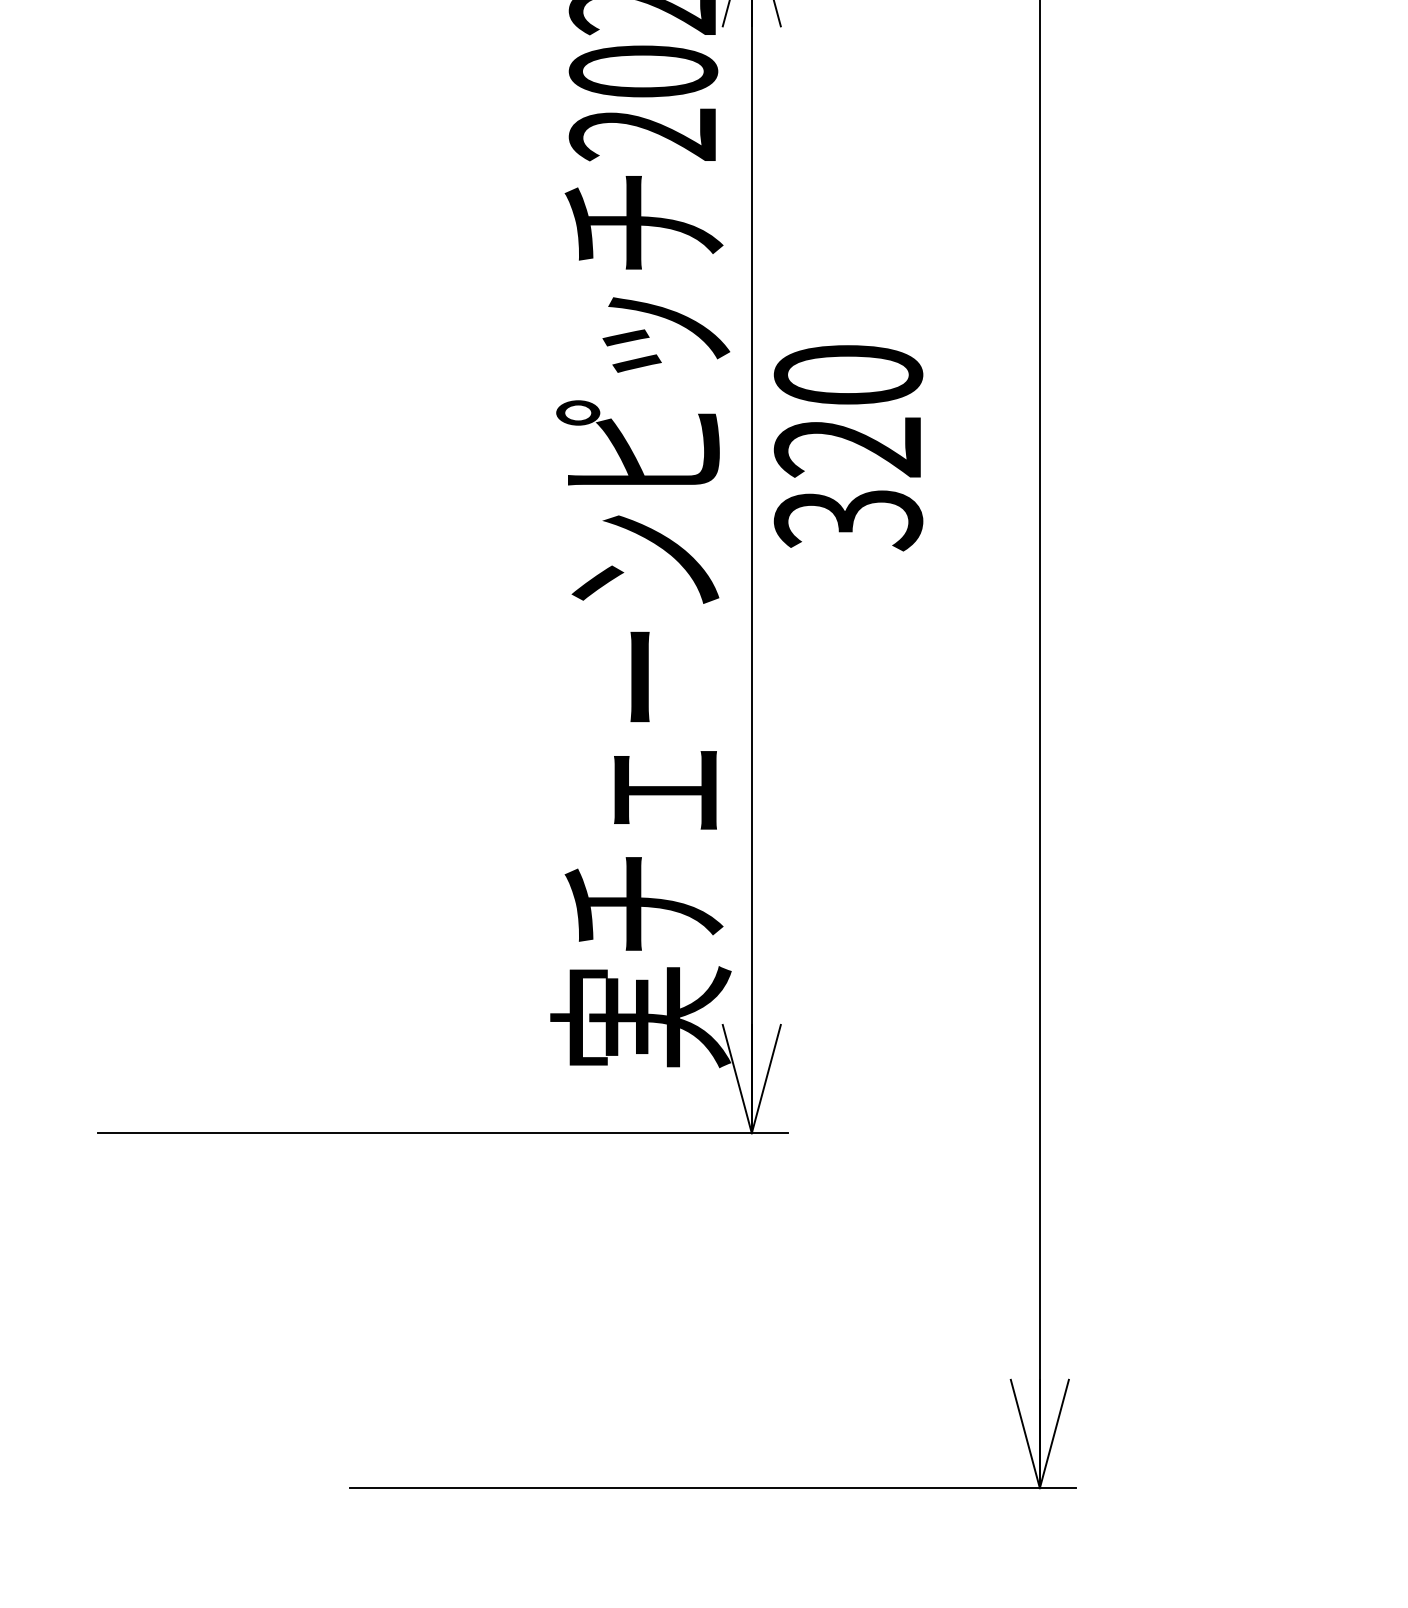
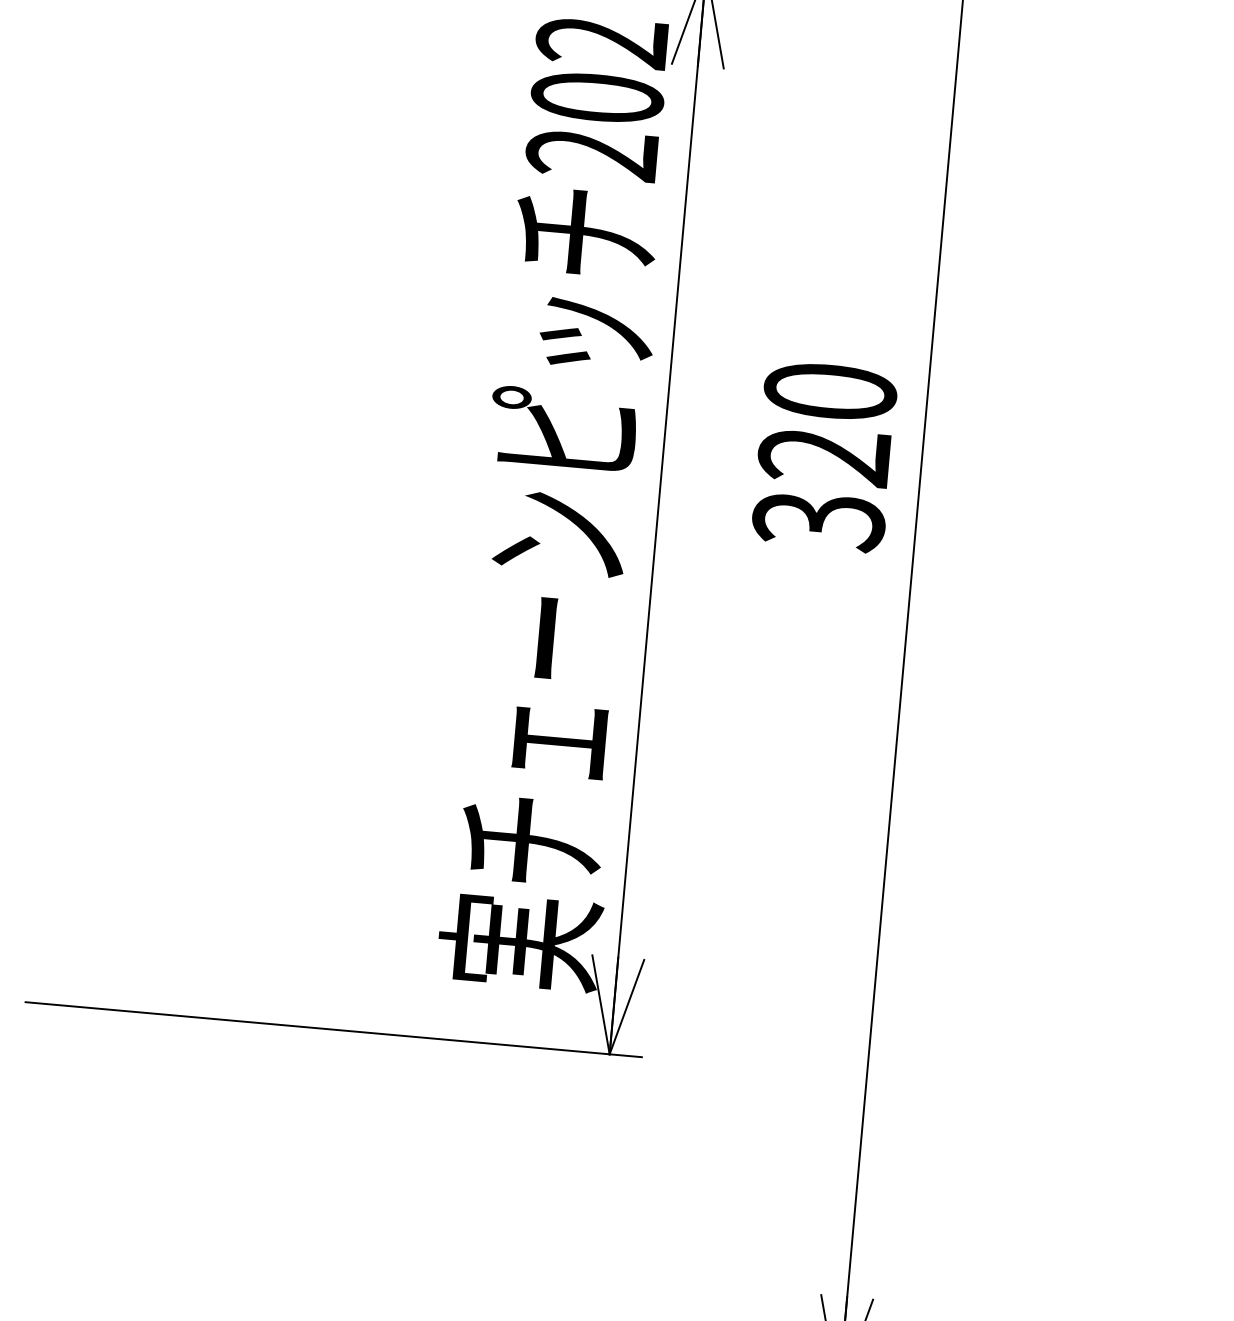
text: (848, 448) -> (824, 457), moved

